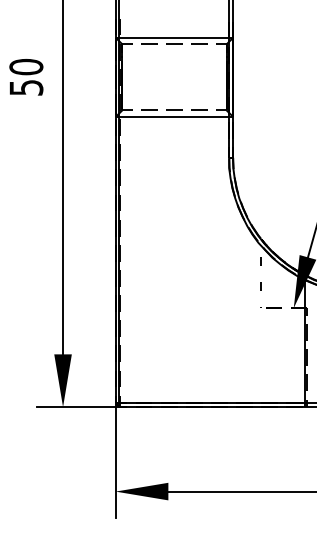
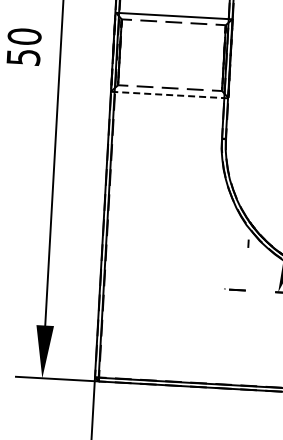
line: (174, 117) -> (169, 95), solid -> dashed
line: (260, 286) -> (246, 268), removed
line: (270, 307) -> (234, 289), moved

